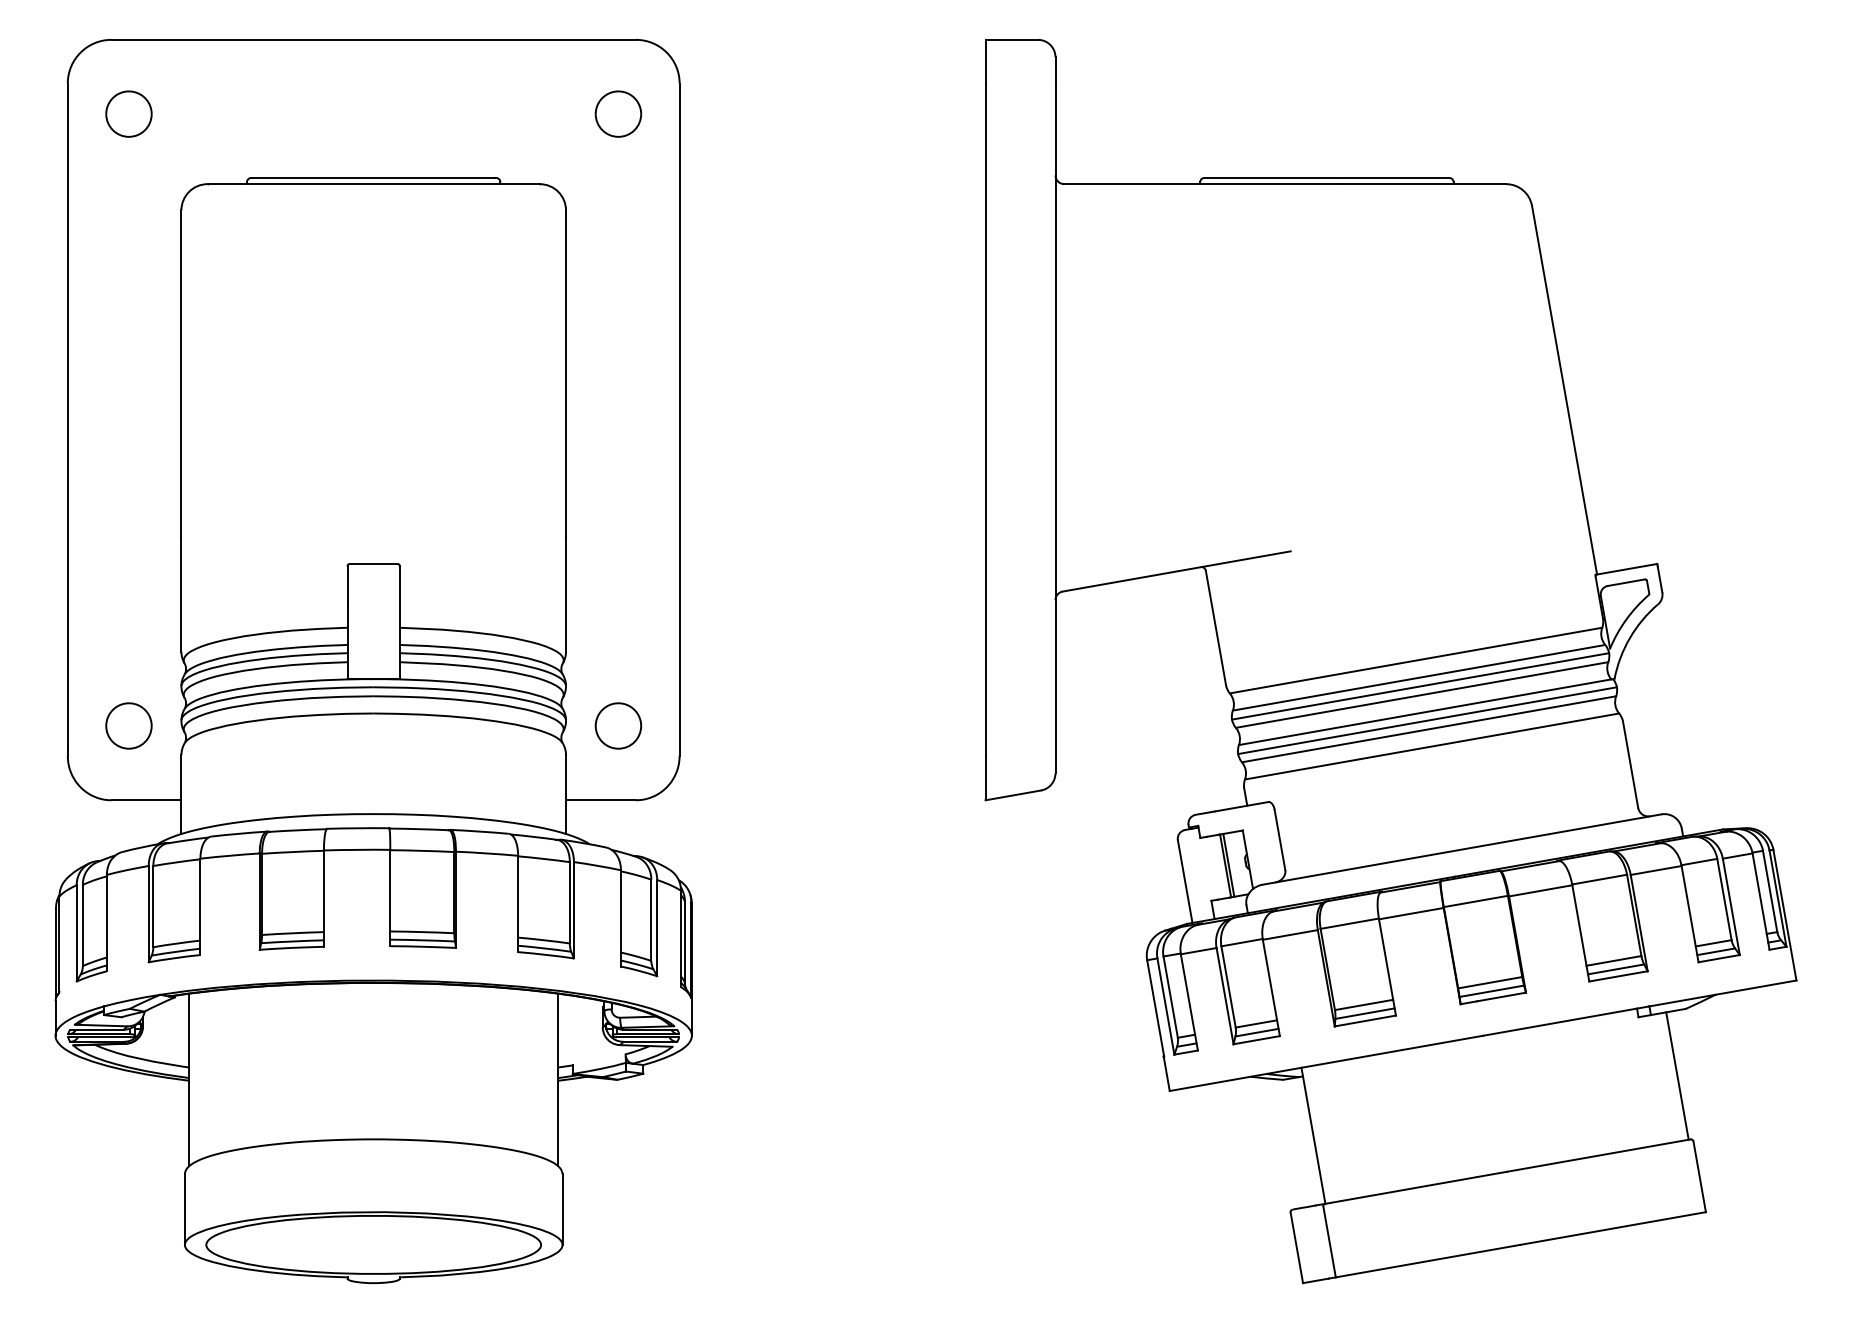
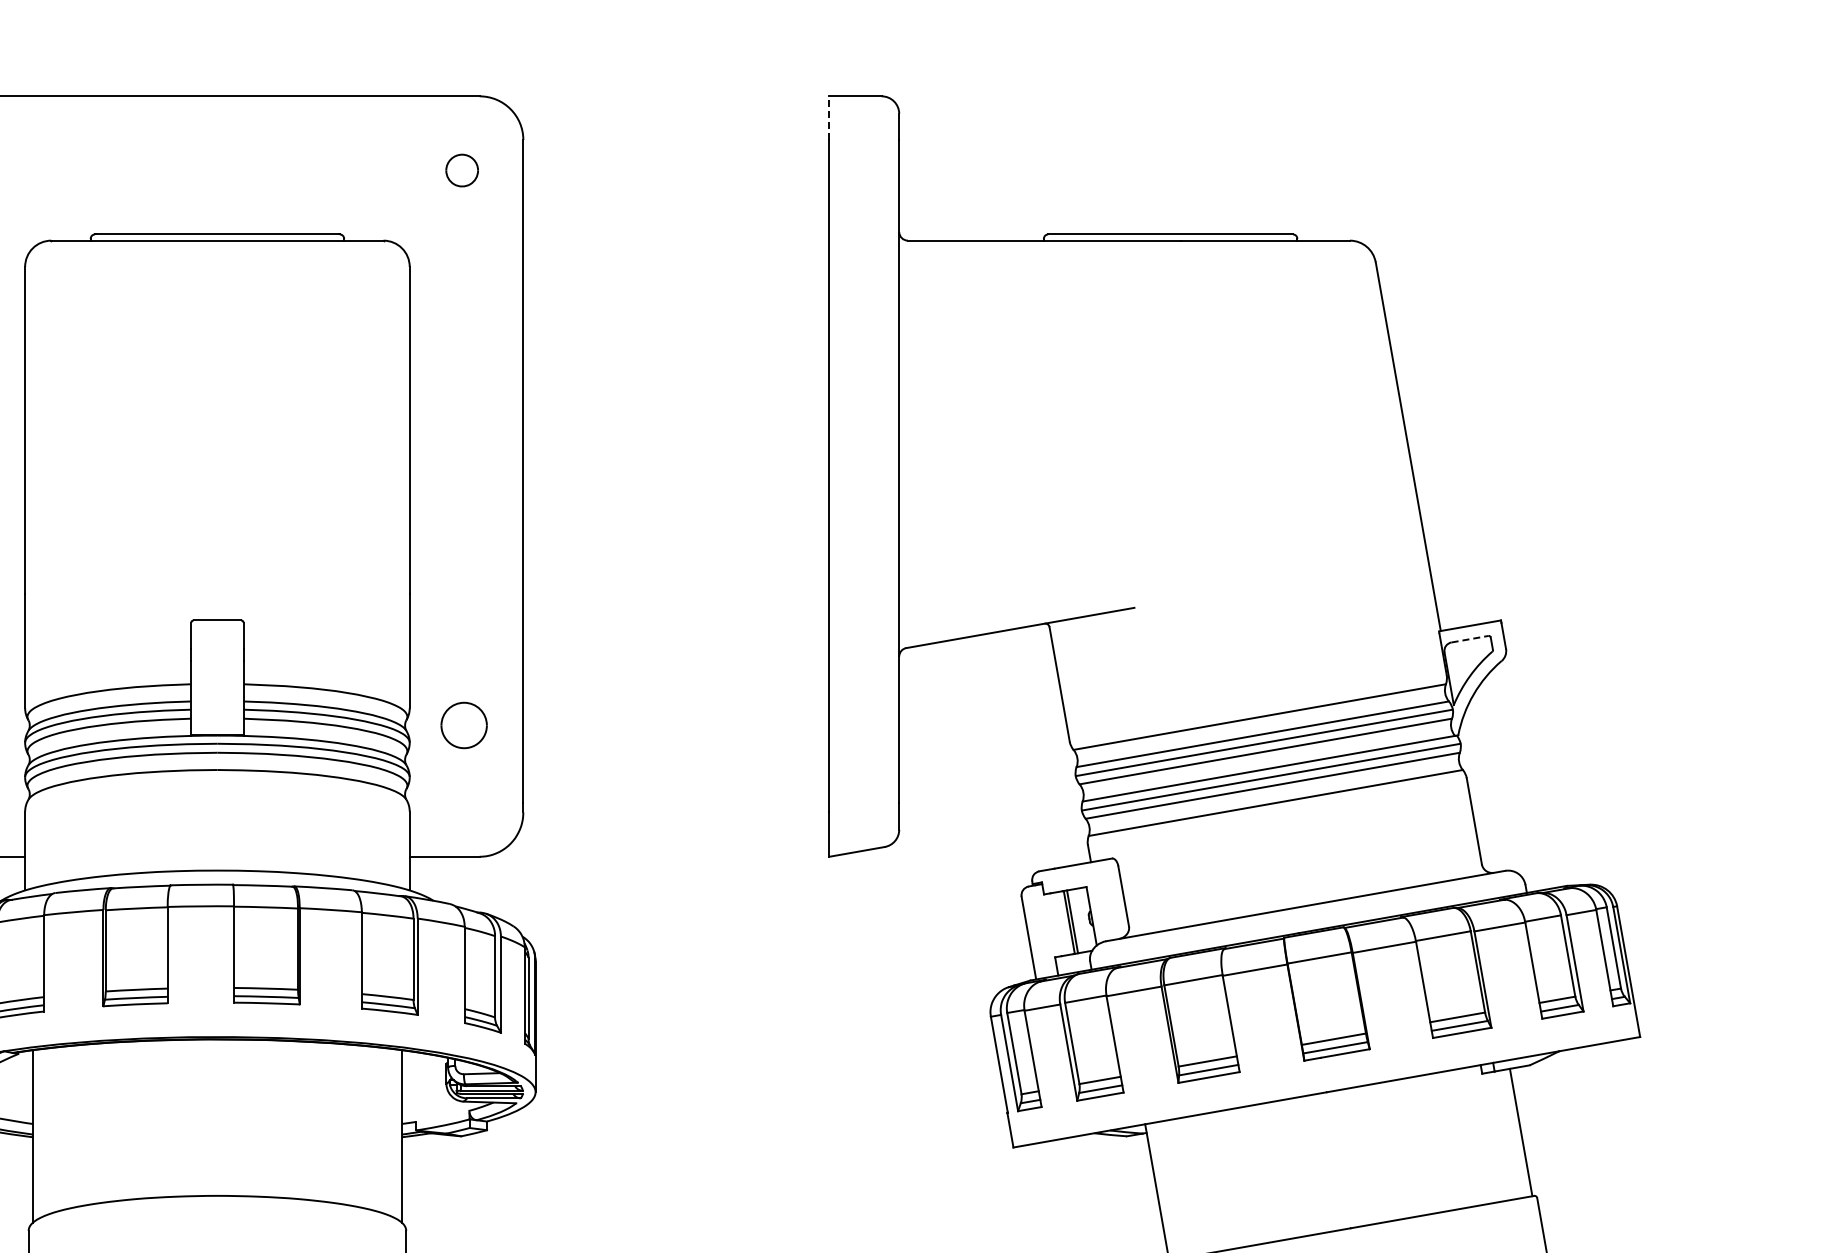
line: (985, 61) -> (829, 118), solid -> dashed
part: (618, 113) -> (462, 170), size x0.7
line: (1626, 582) -> (1470, 639), solid -> dashed
part: (618, 725) -> (464, 725), moved

